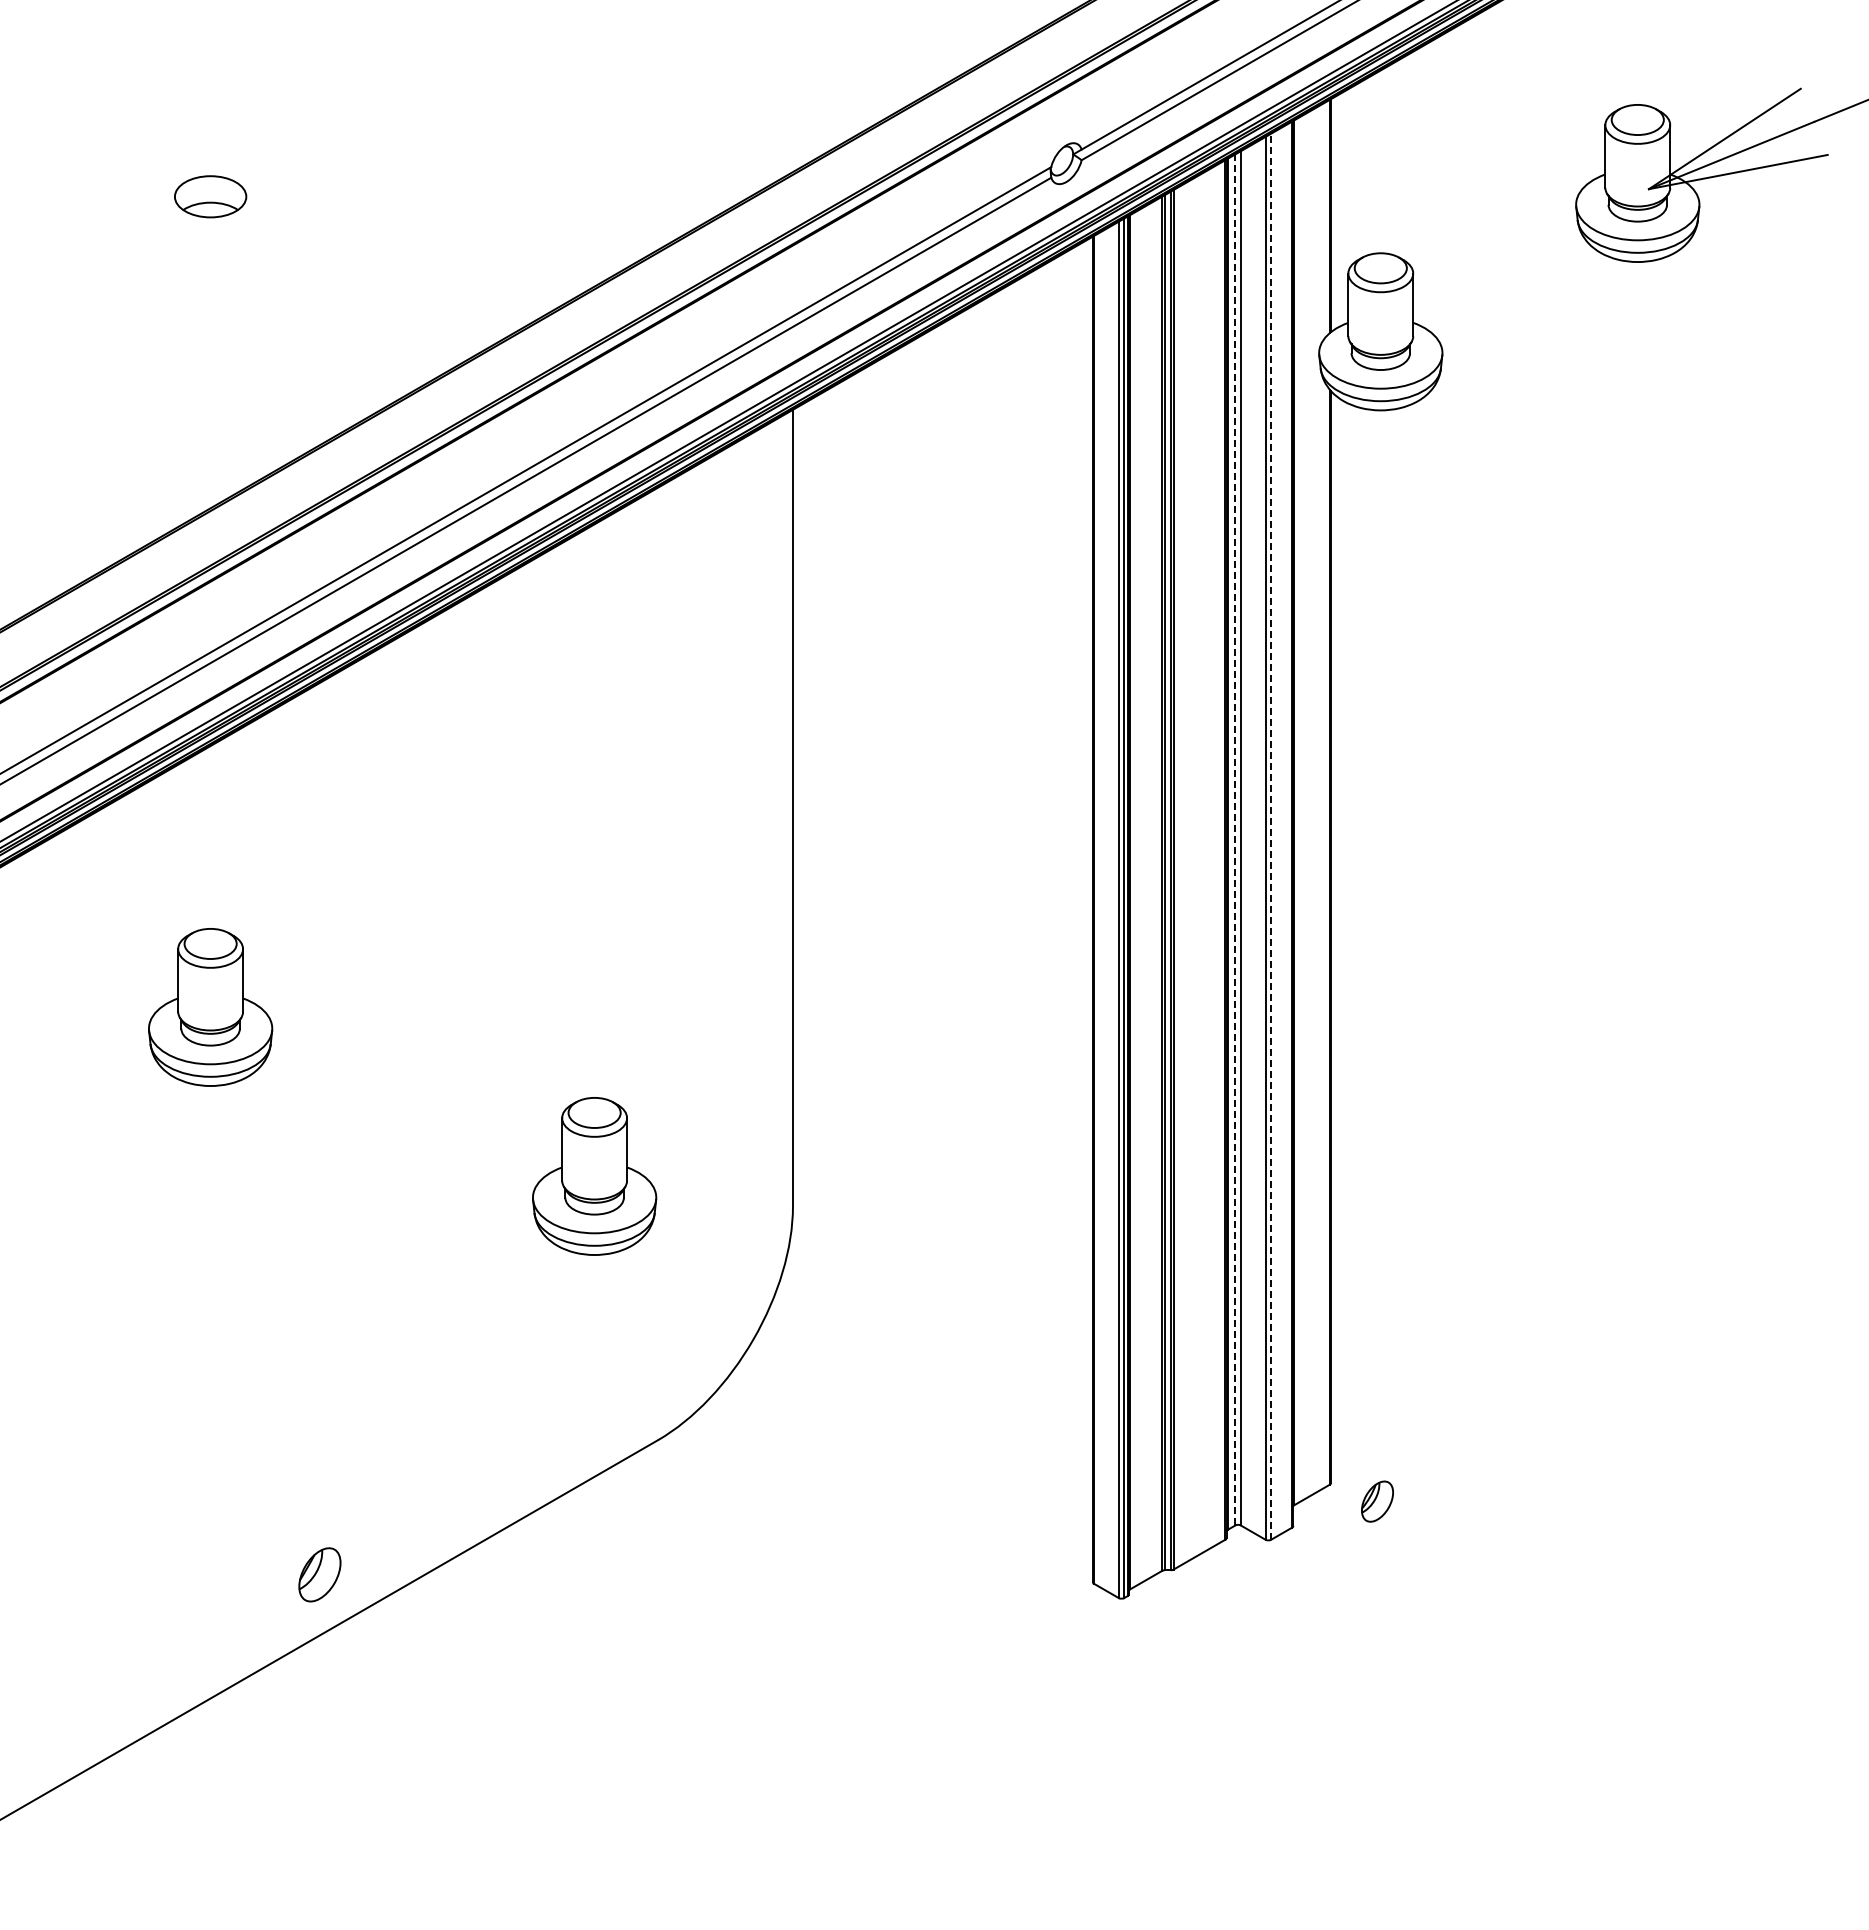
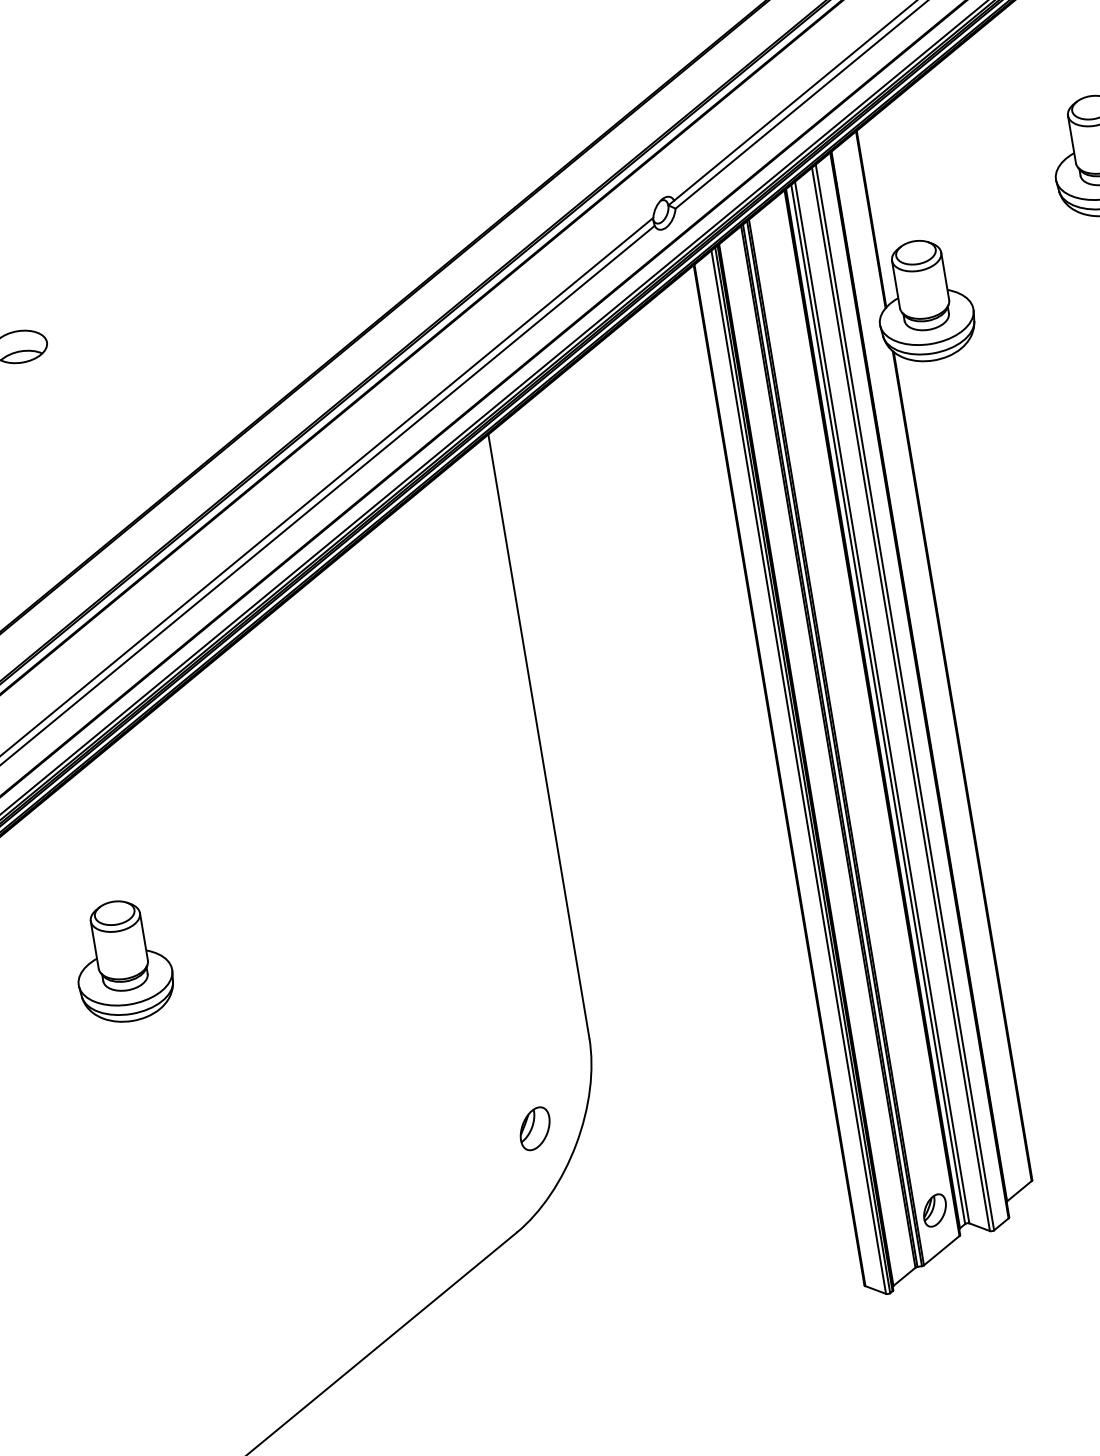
line: (1271, 836) -> (905, 697), dashed -> solid
line: (1235, 839) -> (878, 704), dashed -> solid
part: (594, 1176) -> (435, 1040), removed
part: (1377, 1501) -> (934, 1210), moved
part: (319, 1574) -> (534, 1128), moved

